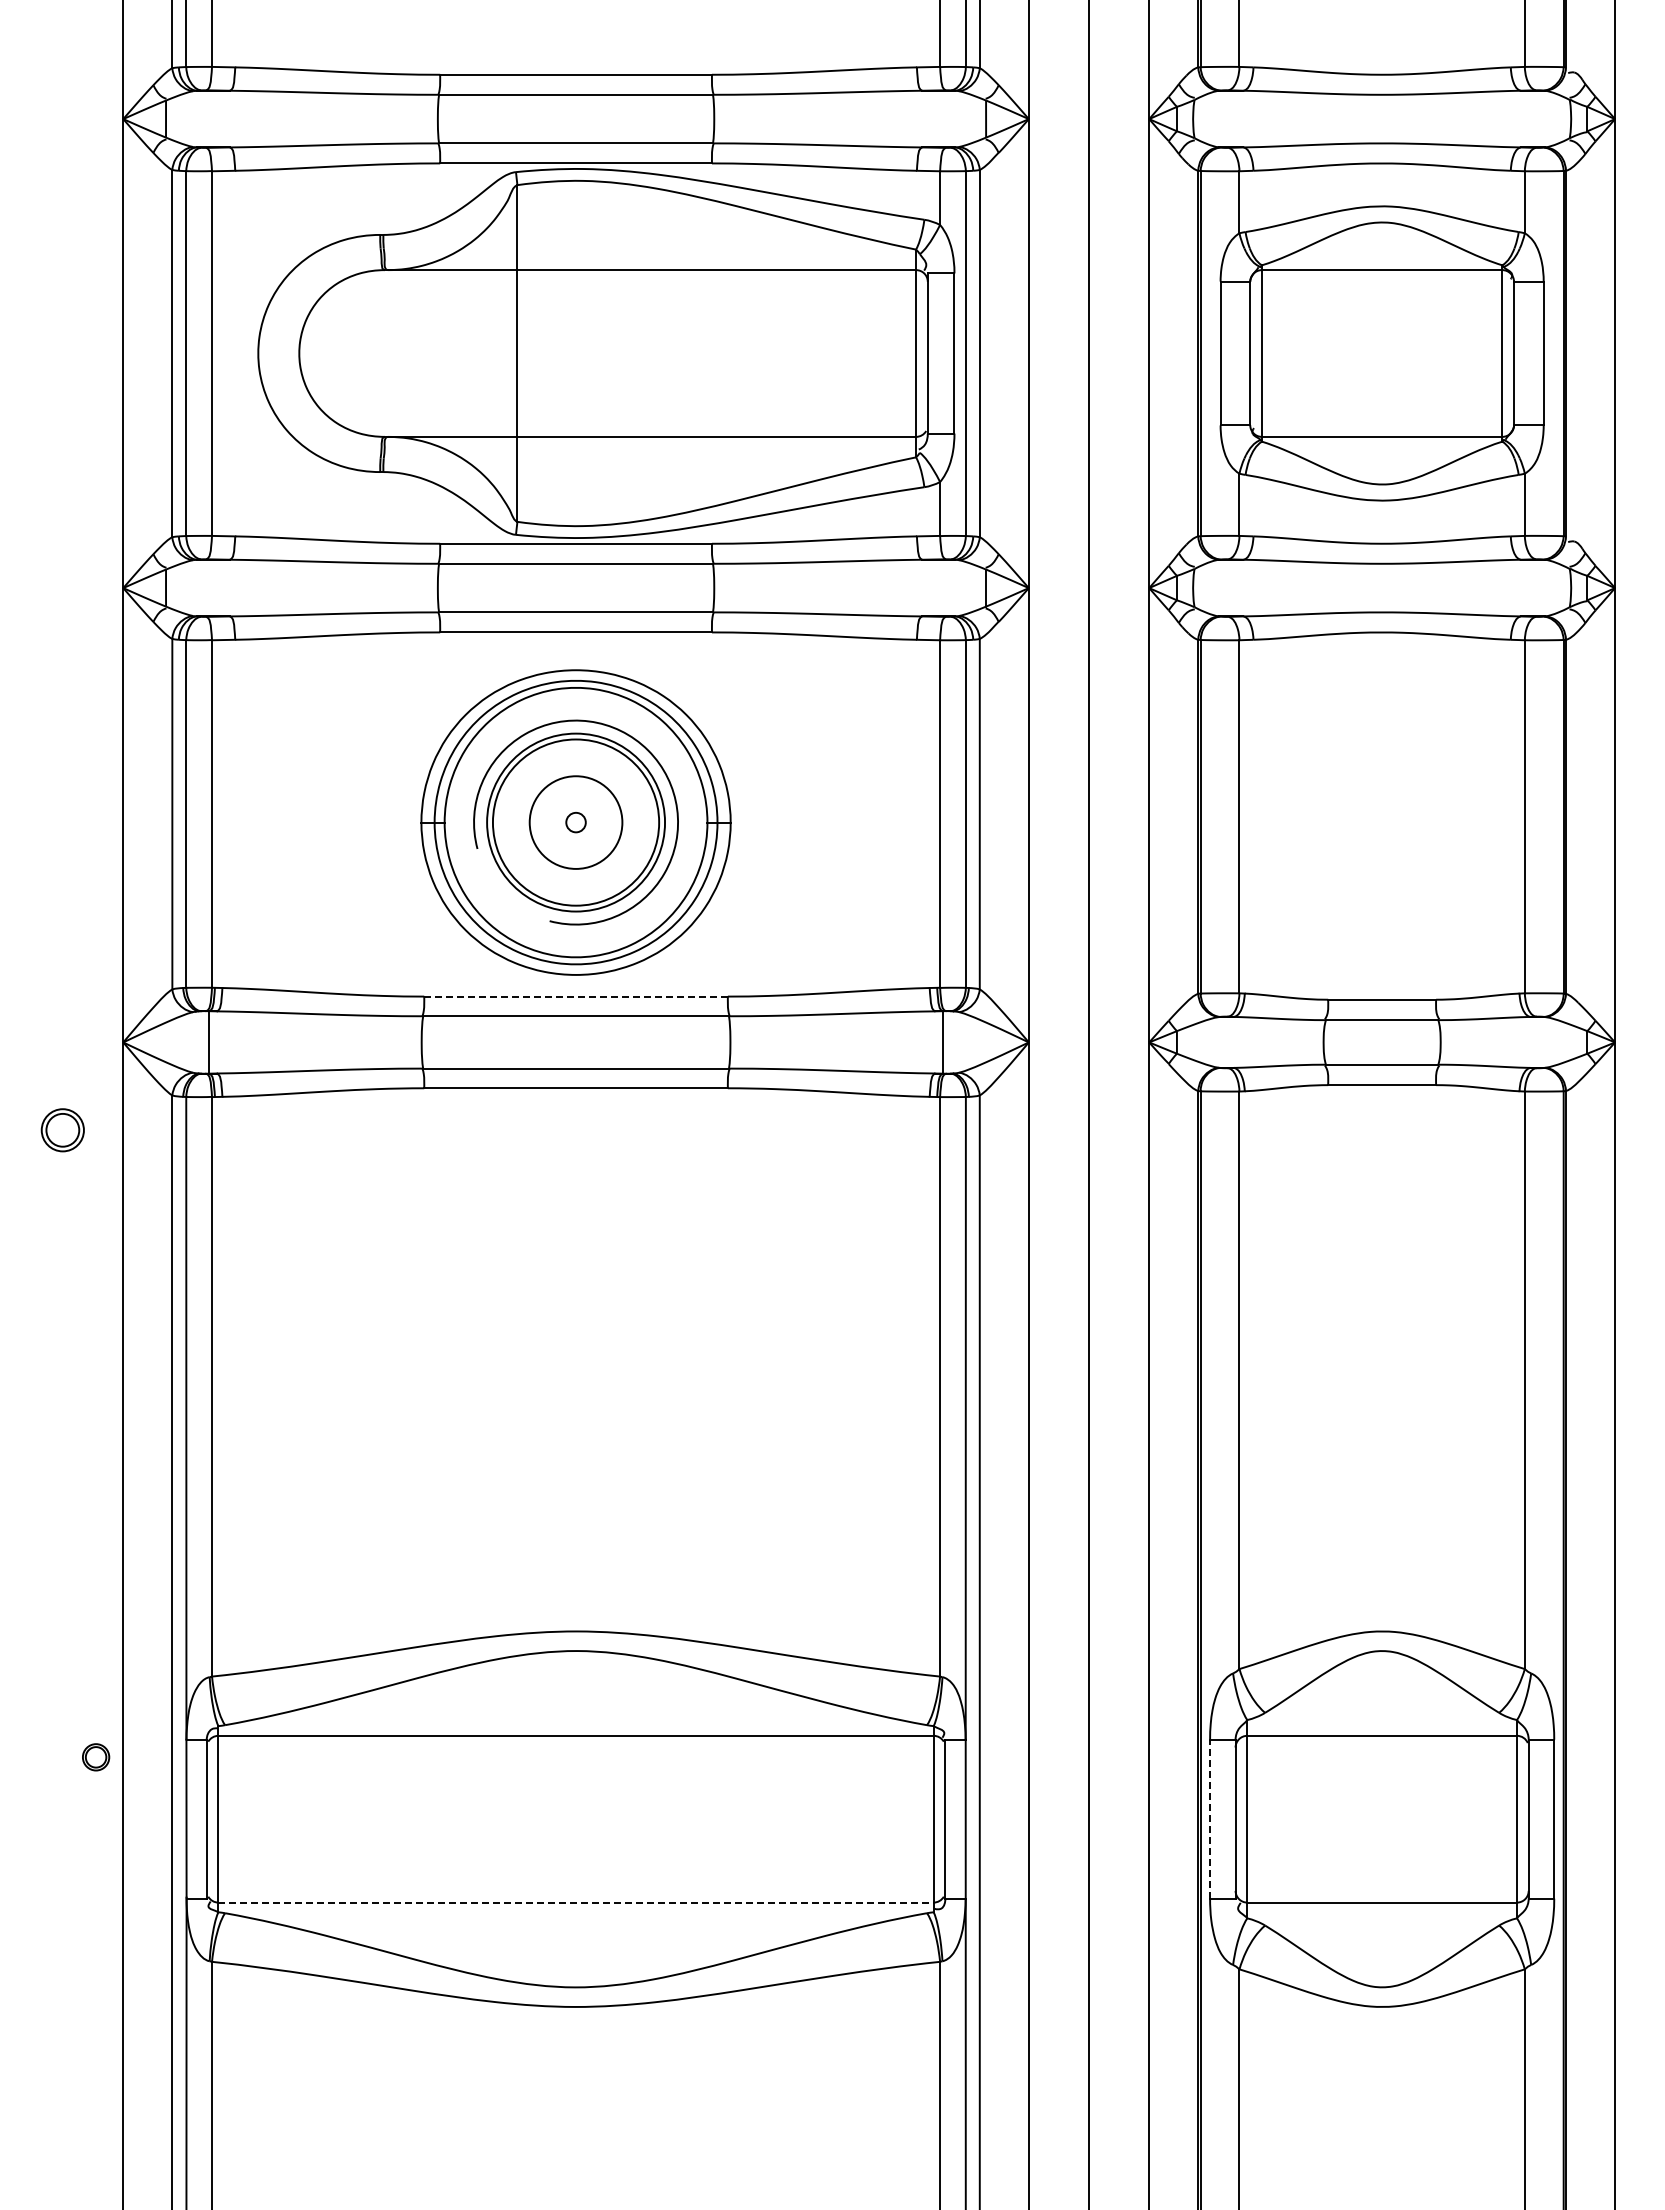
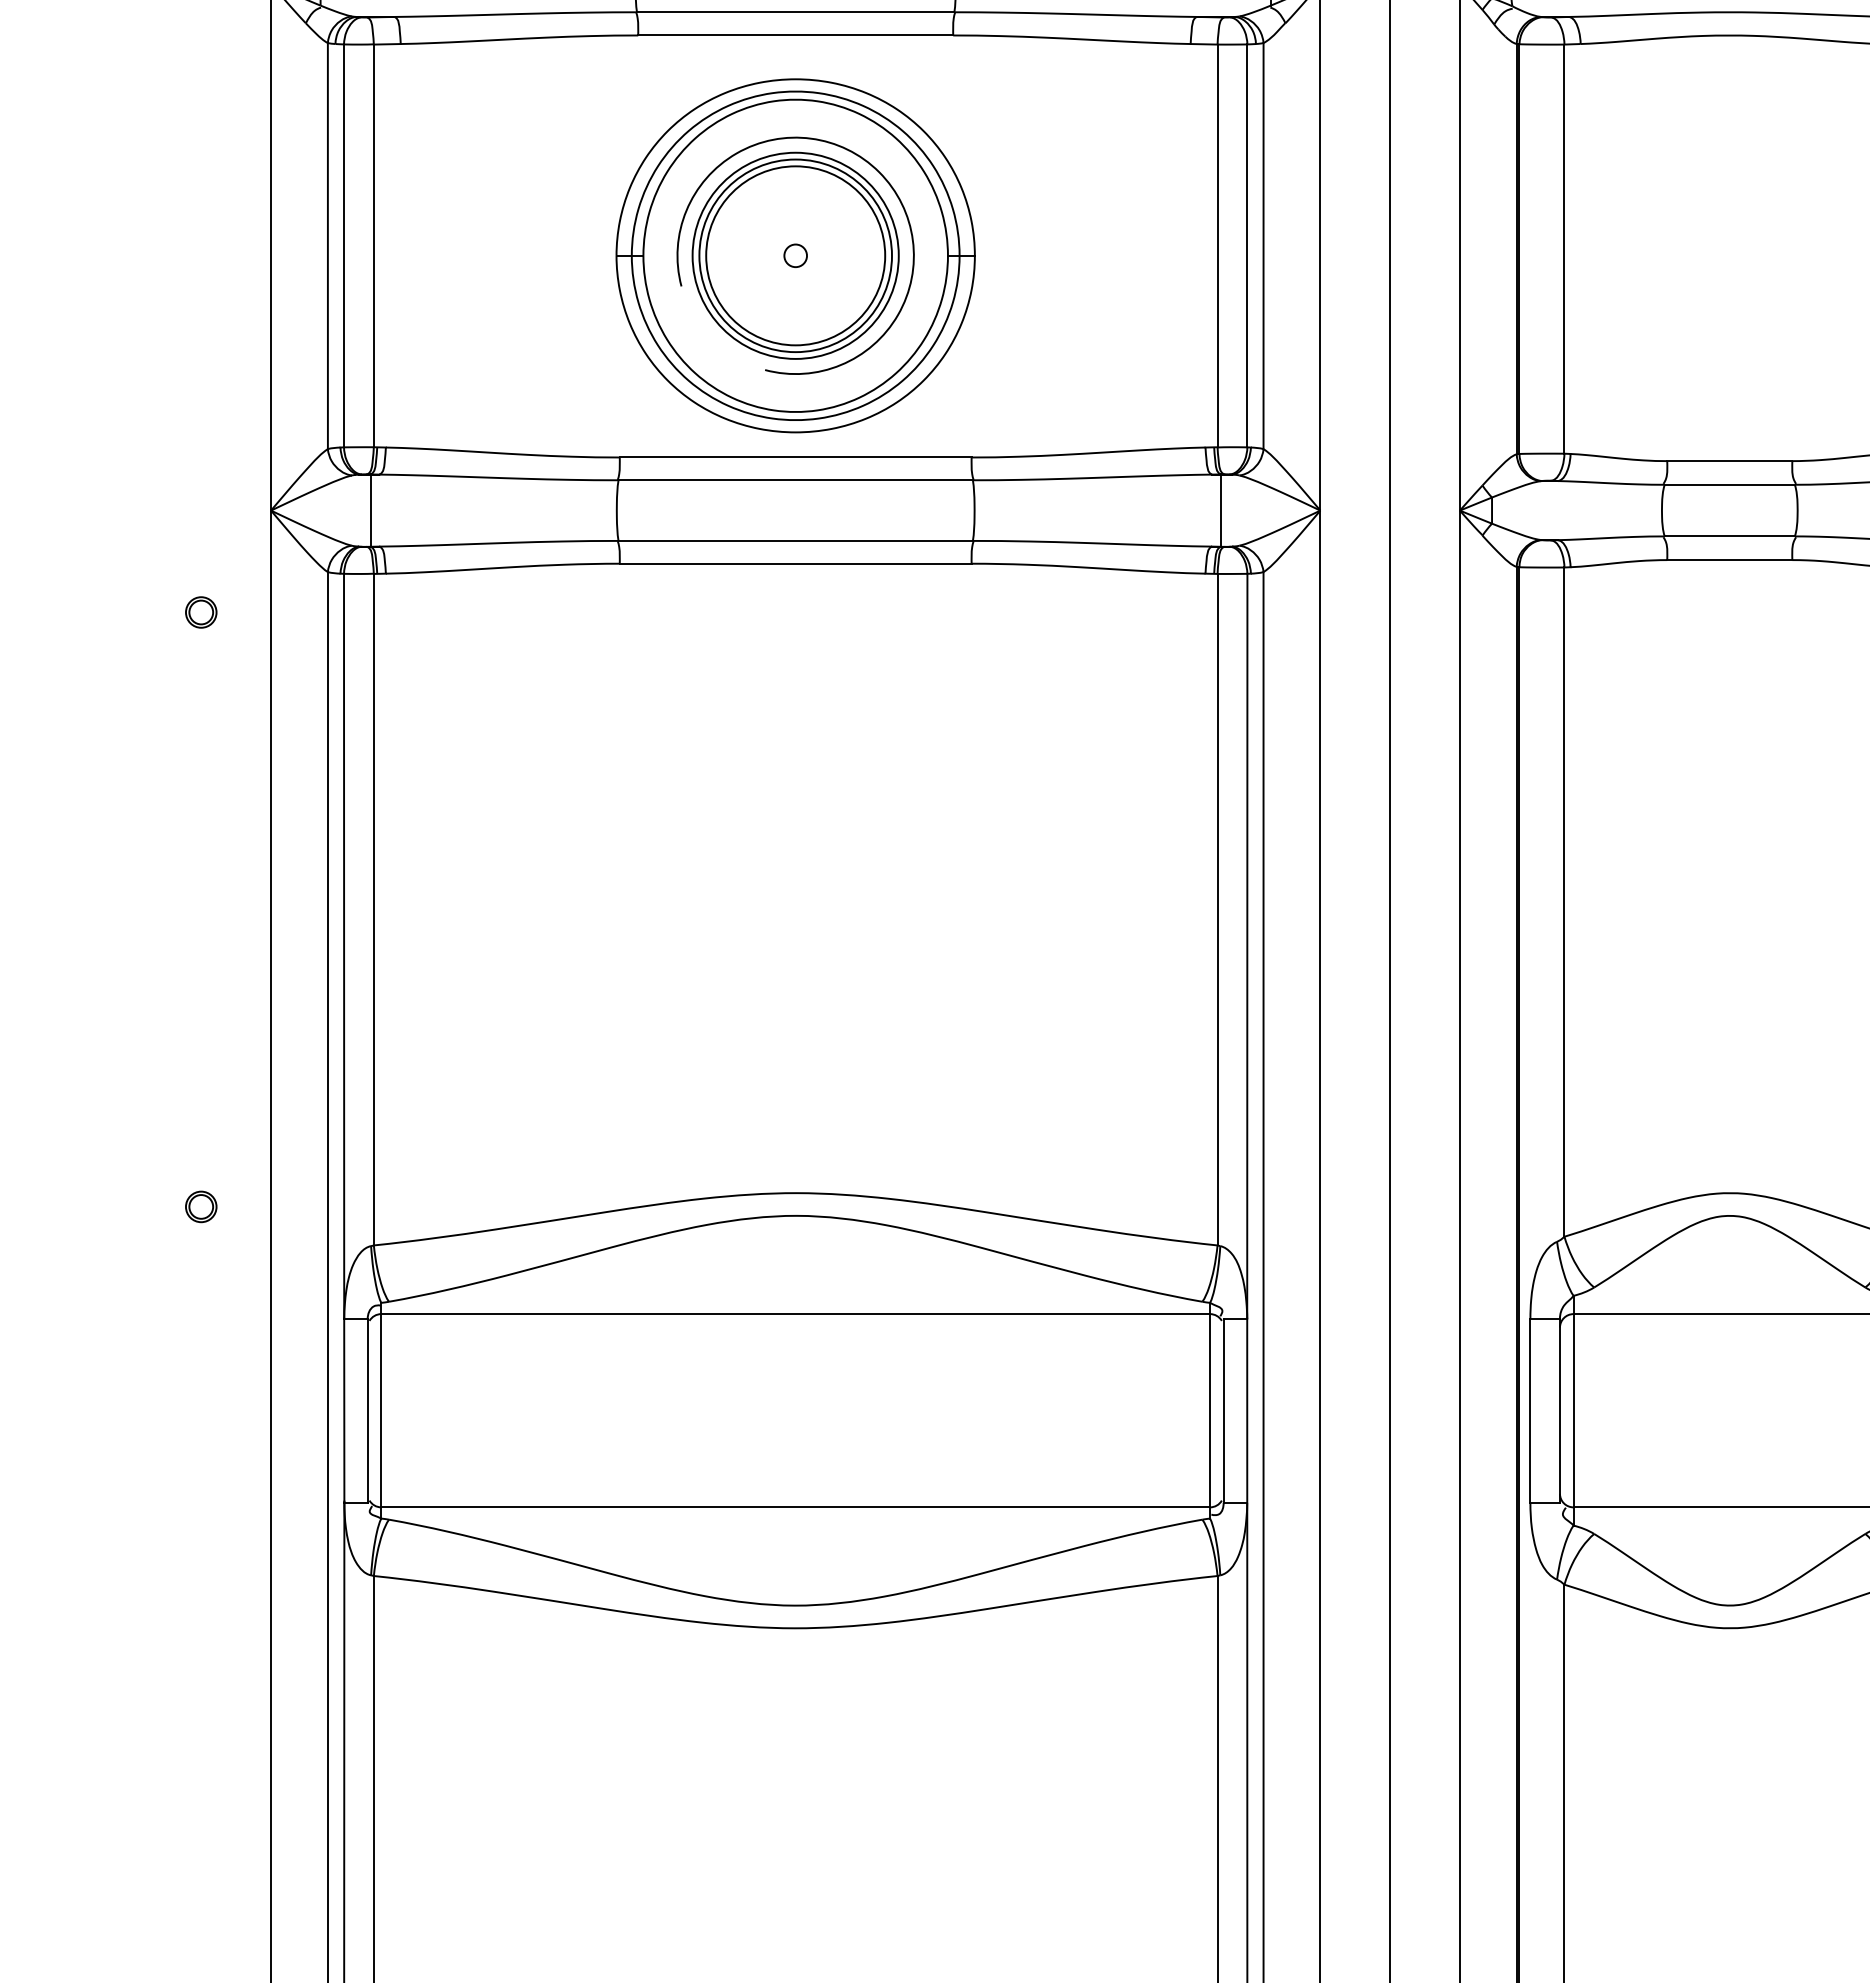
circle: (575, 822) -> (795, 255), size x1.67
line: (576, 996) -> (796, 457), dashed -> solid
part: (63, 1130) -> (201, 612), size x0.62
part: (96, 1757) -> (201, 1207), moved
line: (1210, 1818) -> (1530, 1409), dashed -> solid
line: (576, 1902) -> (796, 1507), dashed -> solid

